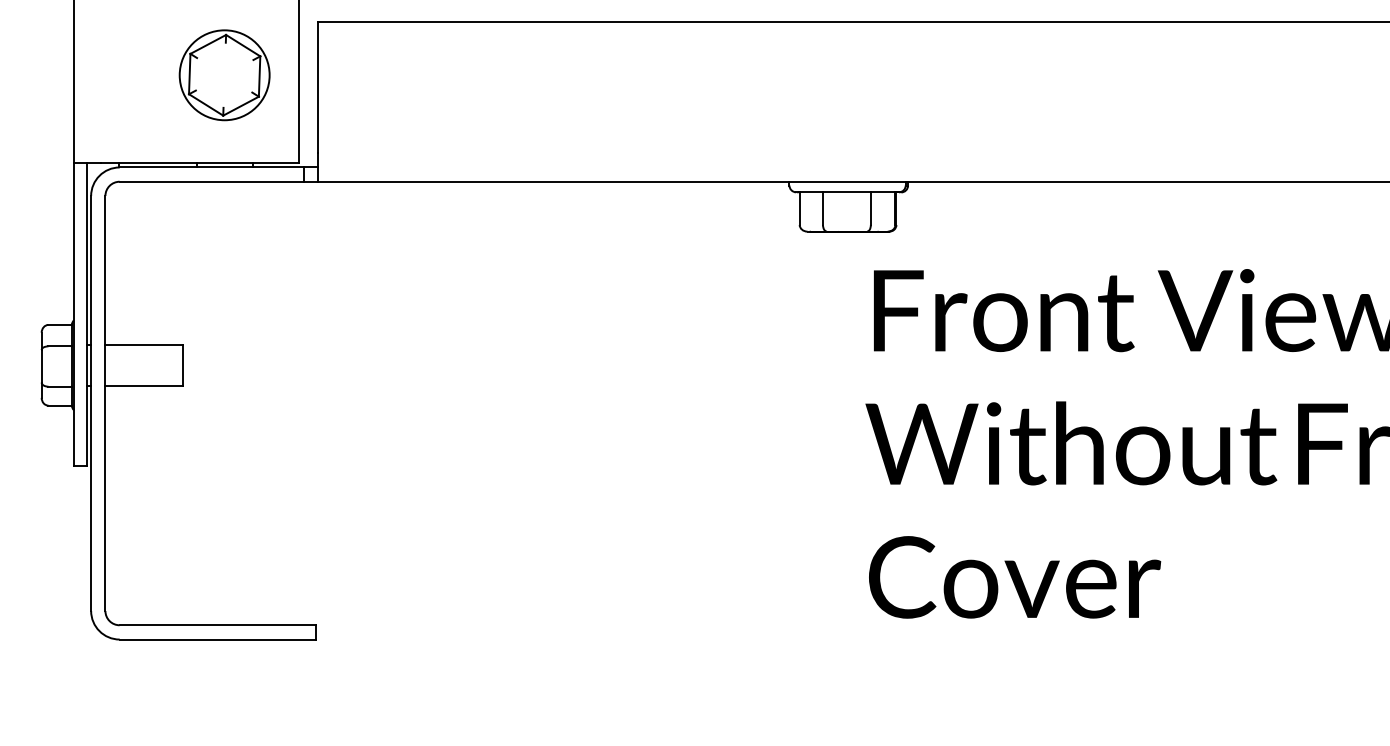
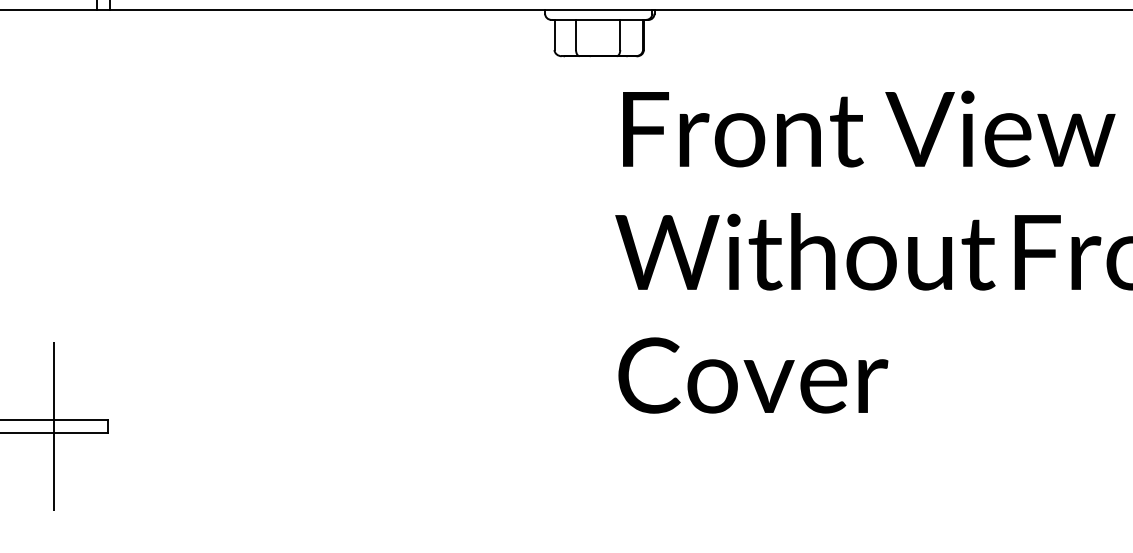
line: (257, 631) -> (53, 425), added

